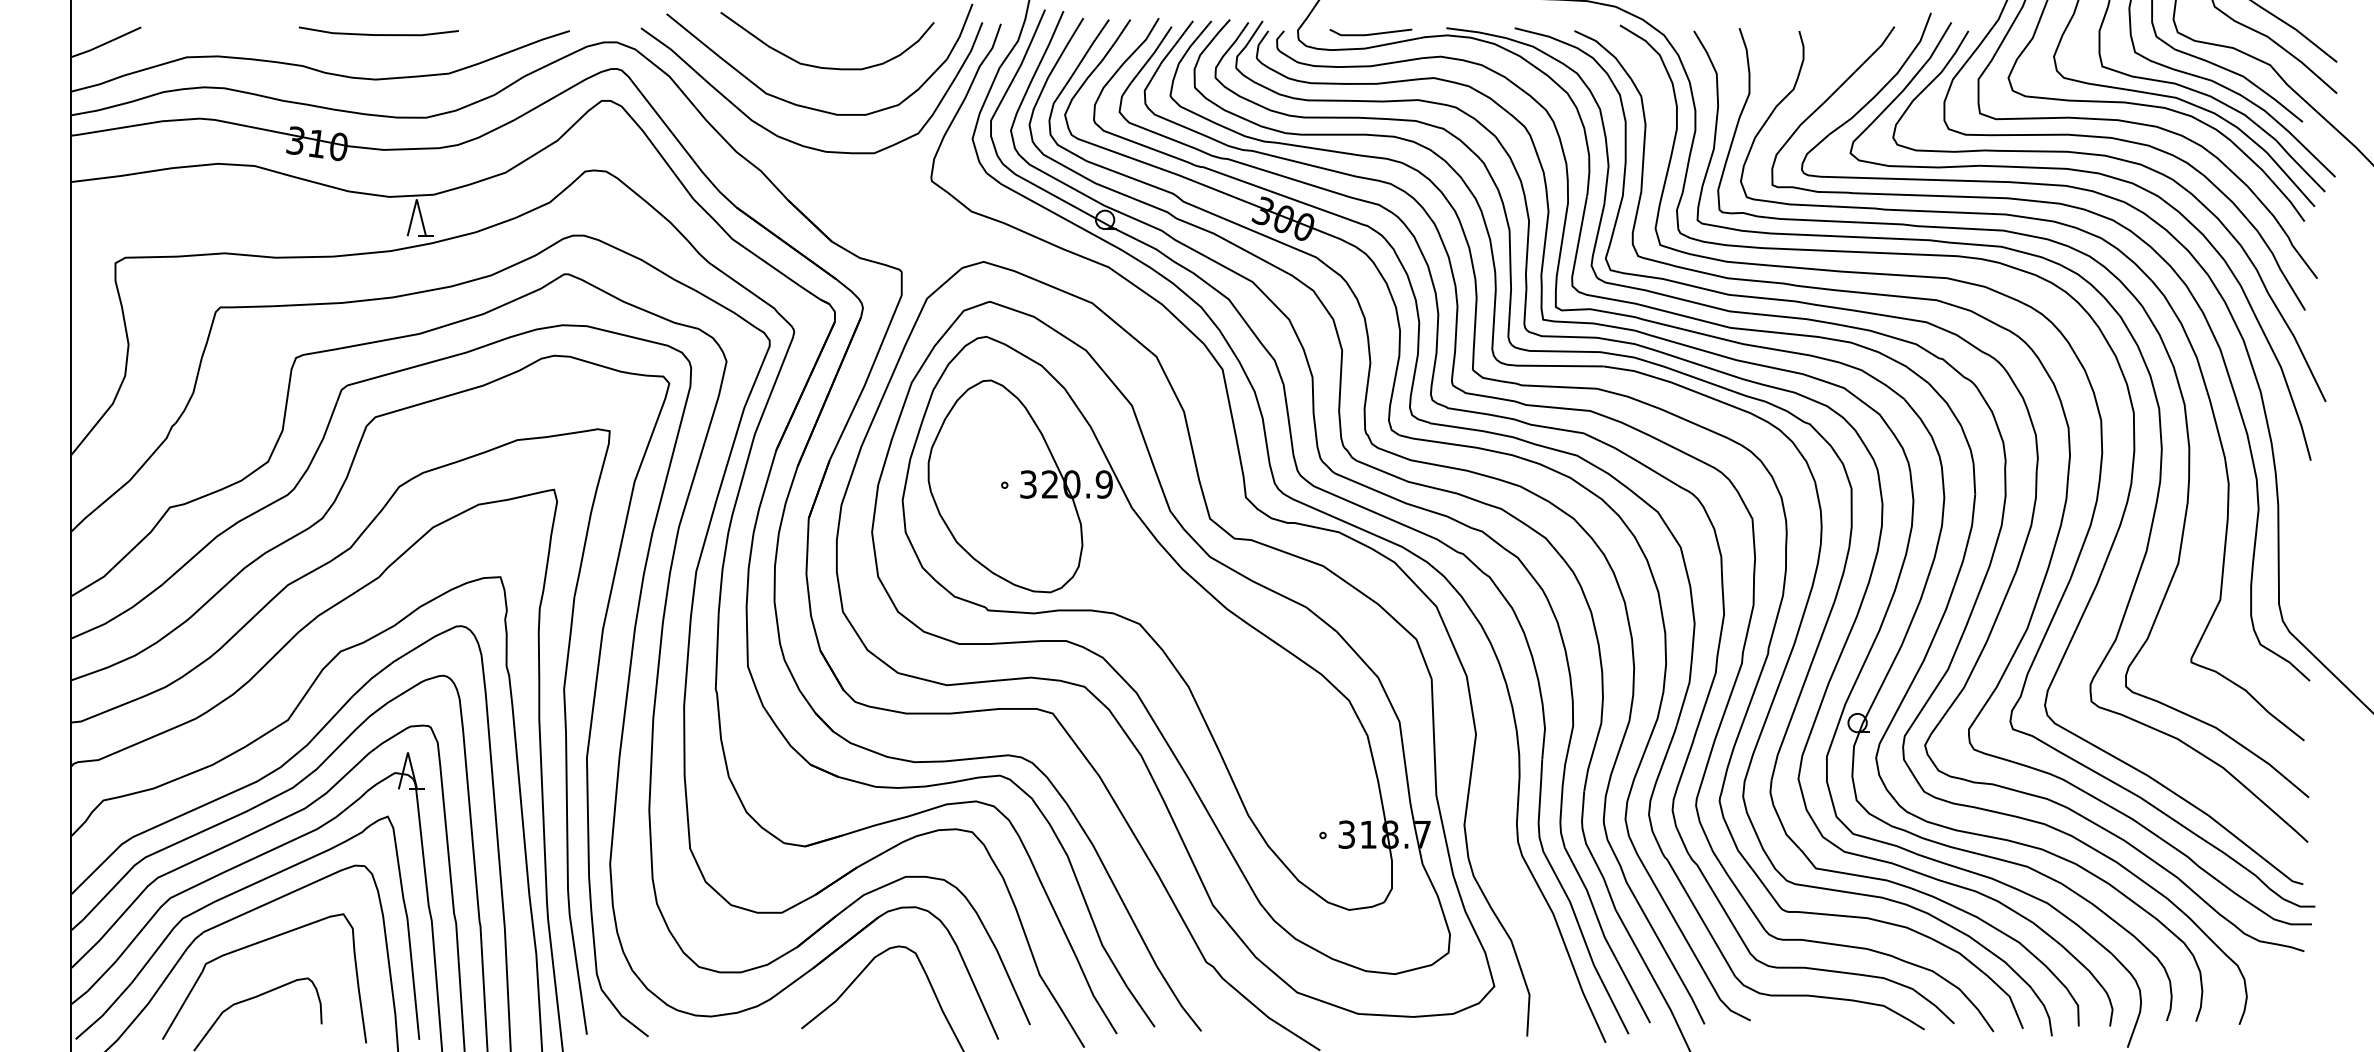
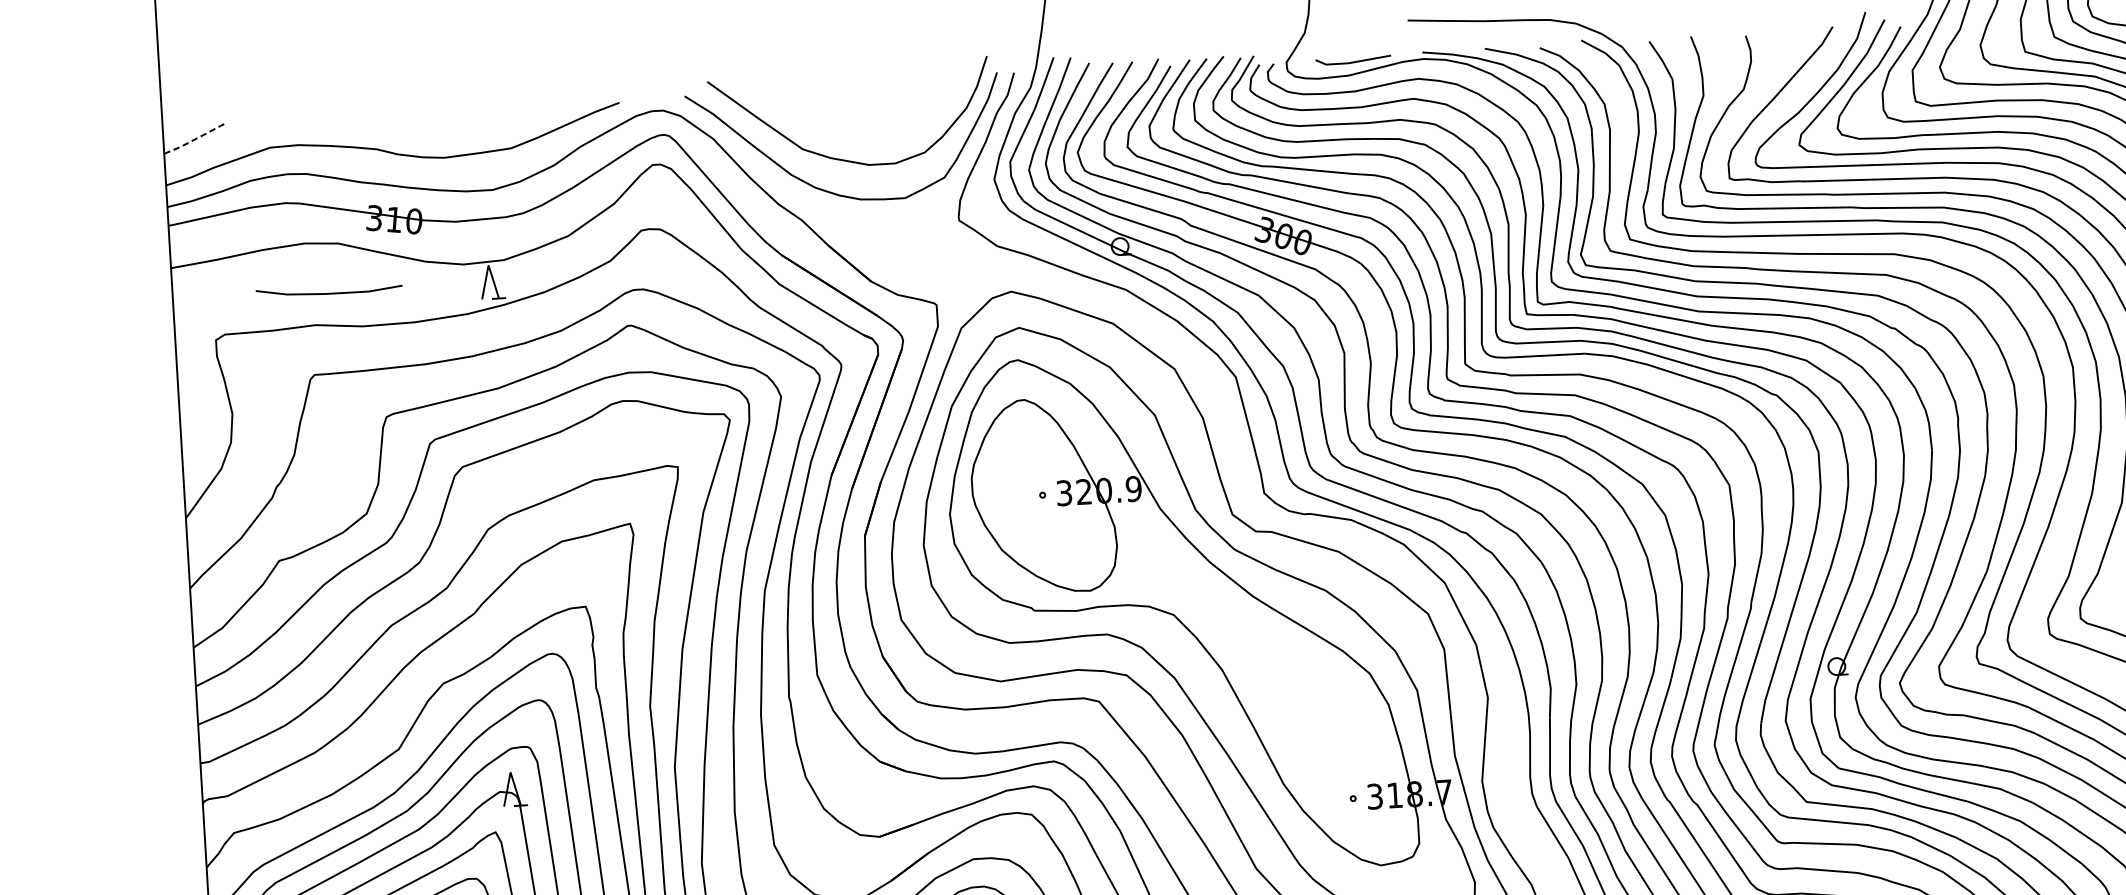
line: (378, 34) -> (329, 293), moved
line: (107, 42) -> (196, 138), solid -> dashed
curve: (820, 66) -> (851, 121), removed

